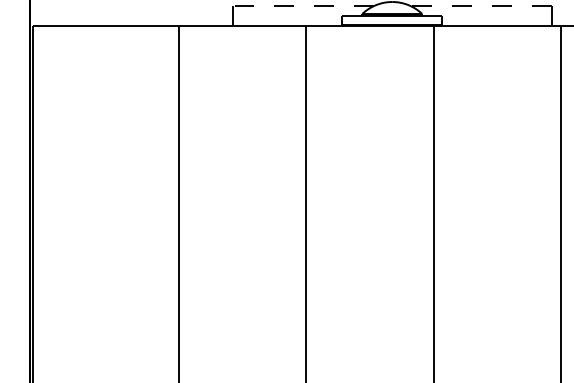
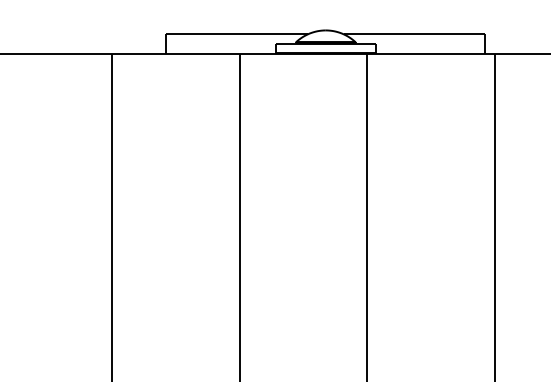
line: (303, 5) -> (237, 33), dashed -> solid
line: (481, 5) -> (415, 33), dashed -> solid

